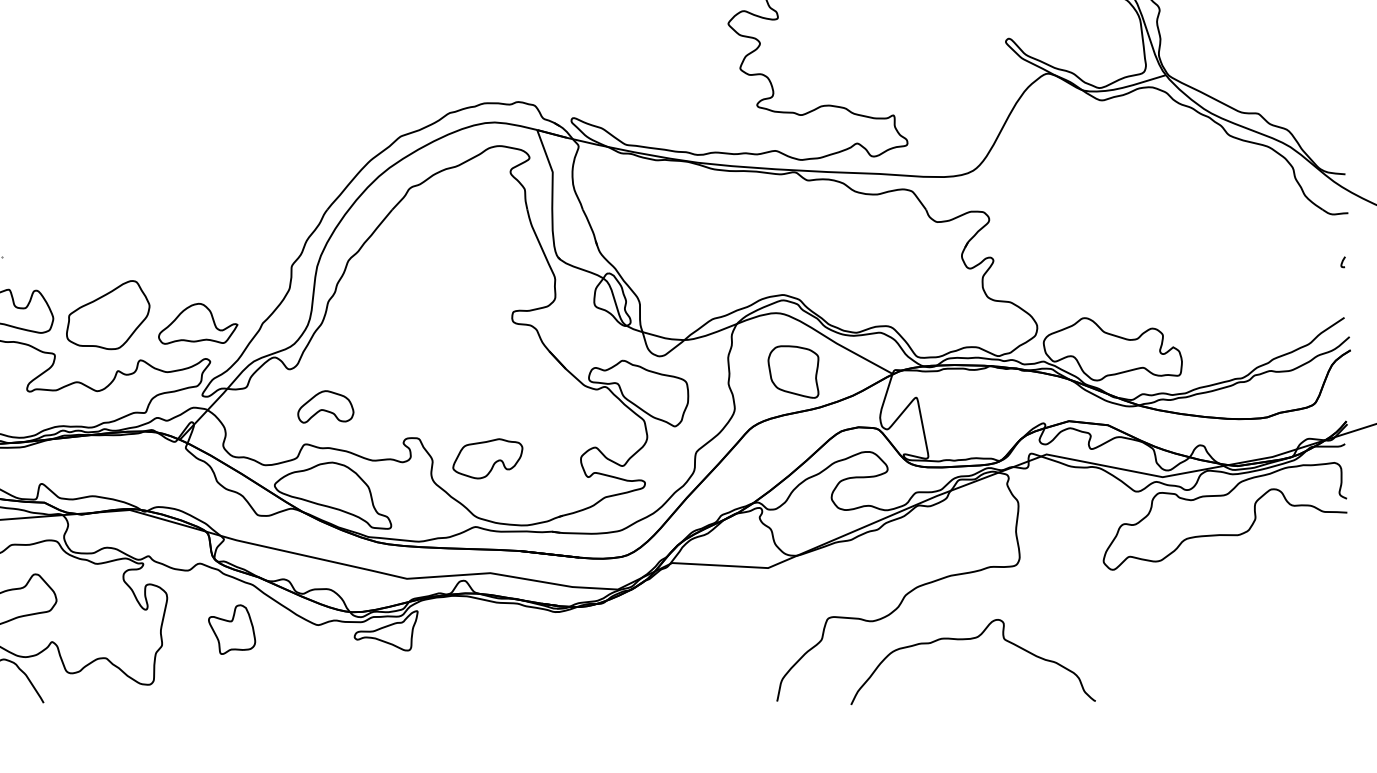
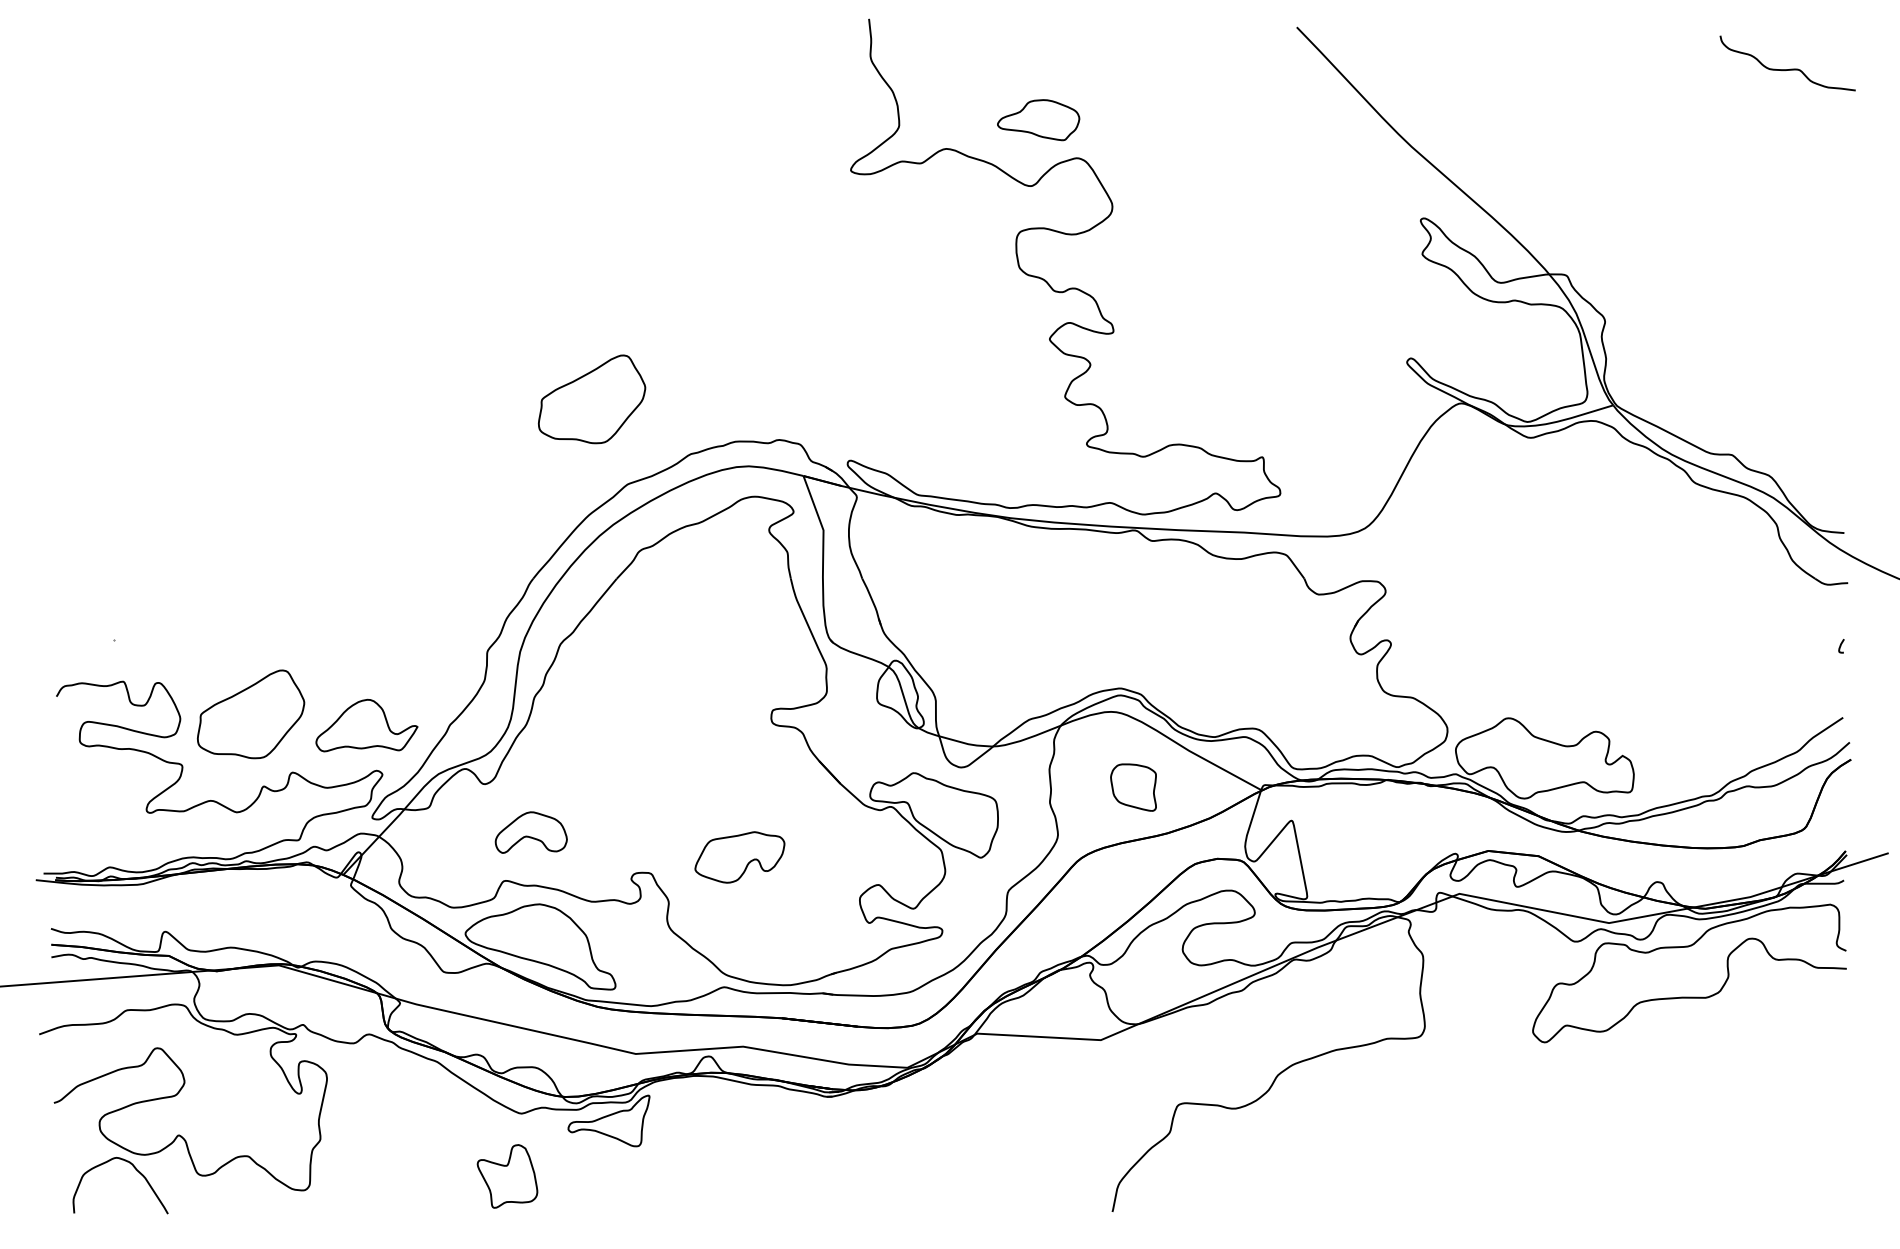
part: (373, 70) -> (592, 399), added
part: (793, 371) -> (1133, 787), size x0.7
part: (487, 458) -> (739, 857), moved
part: (232, 629) -> (507, 1176), moved
curve: (970, 639) -> (1361, 1132), removed

